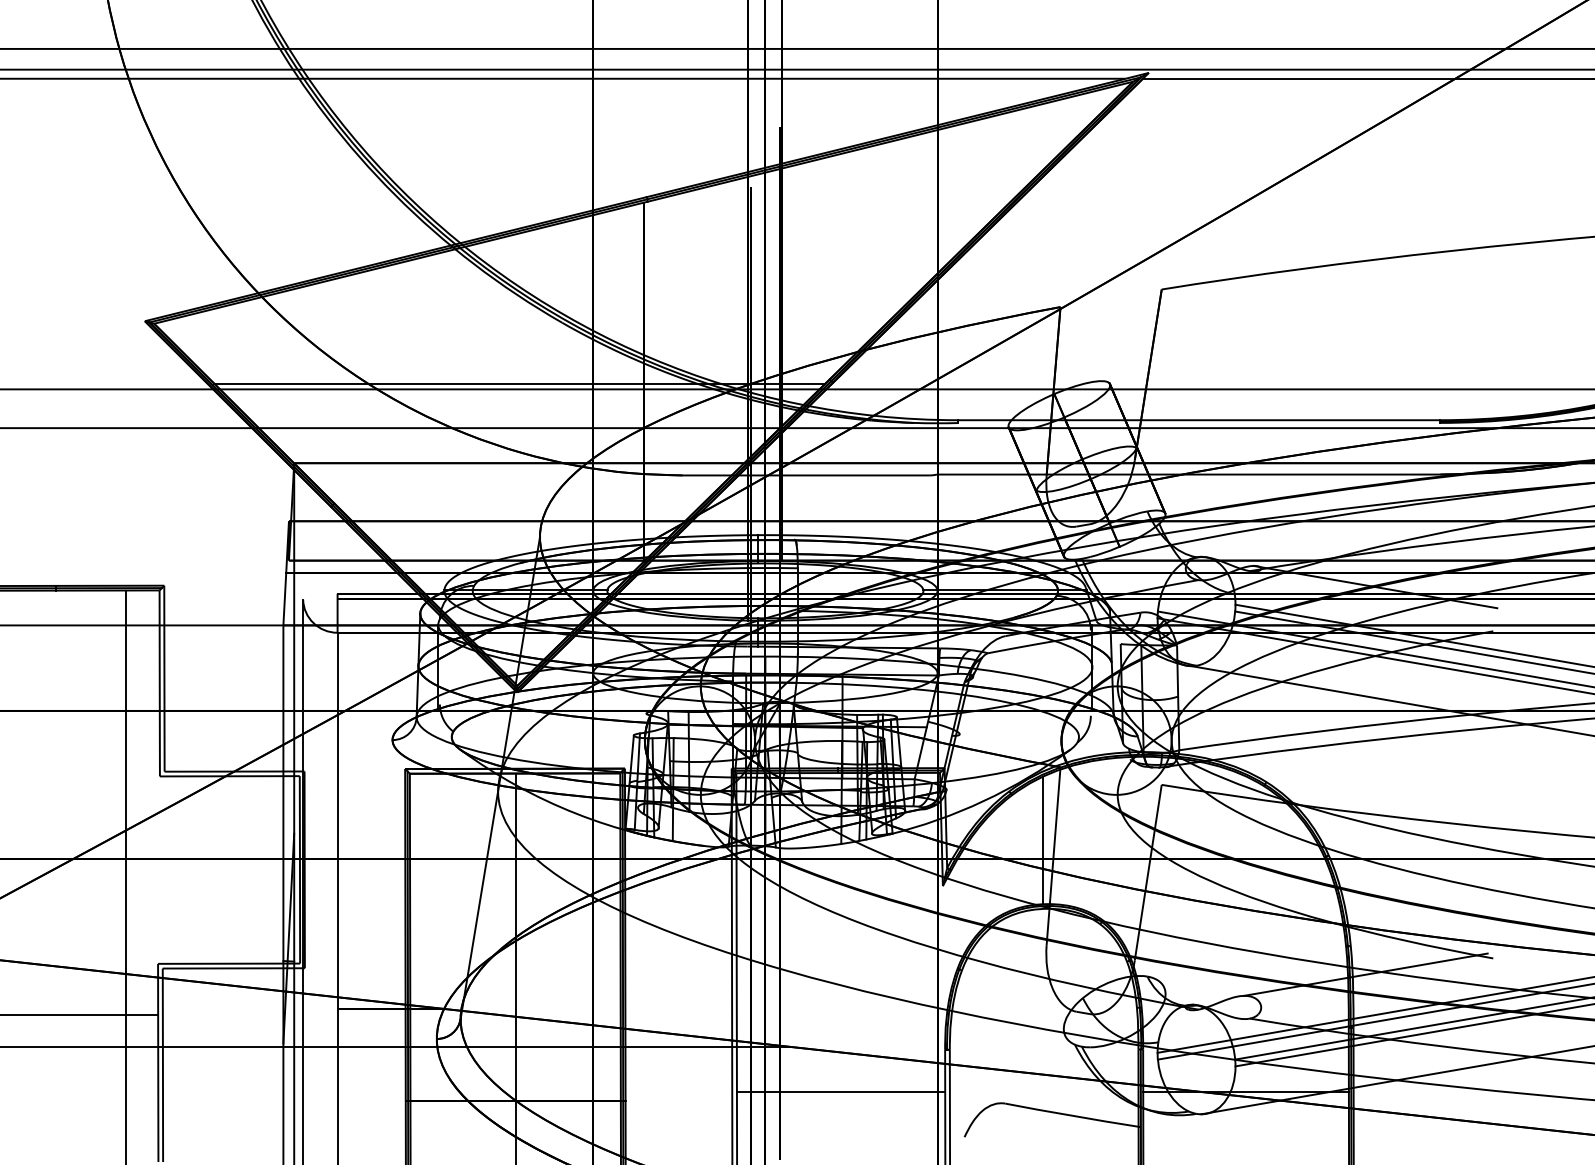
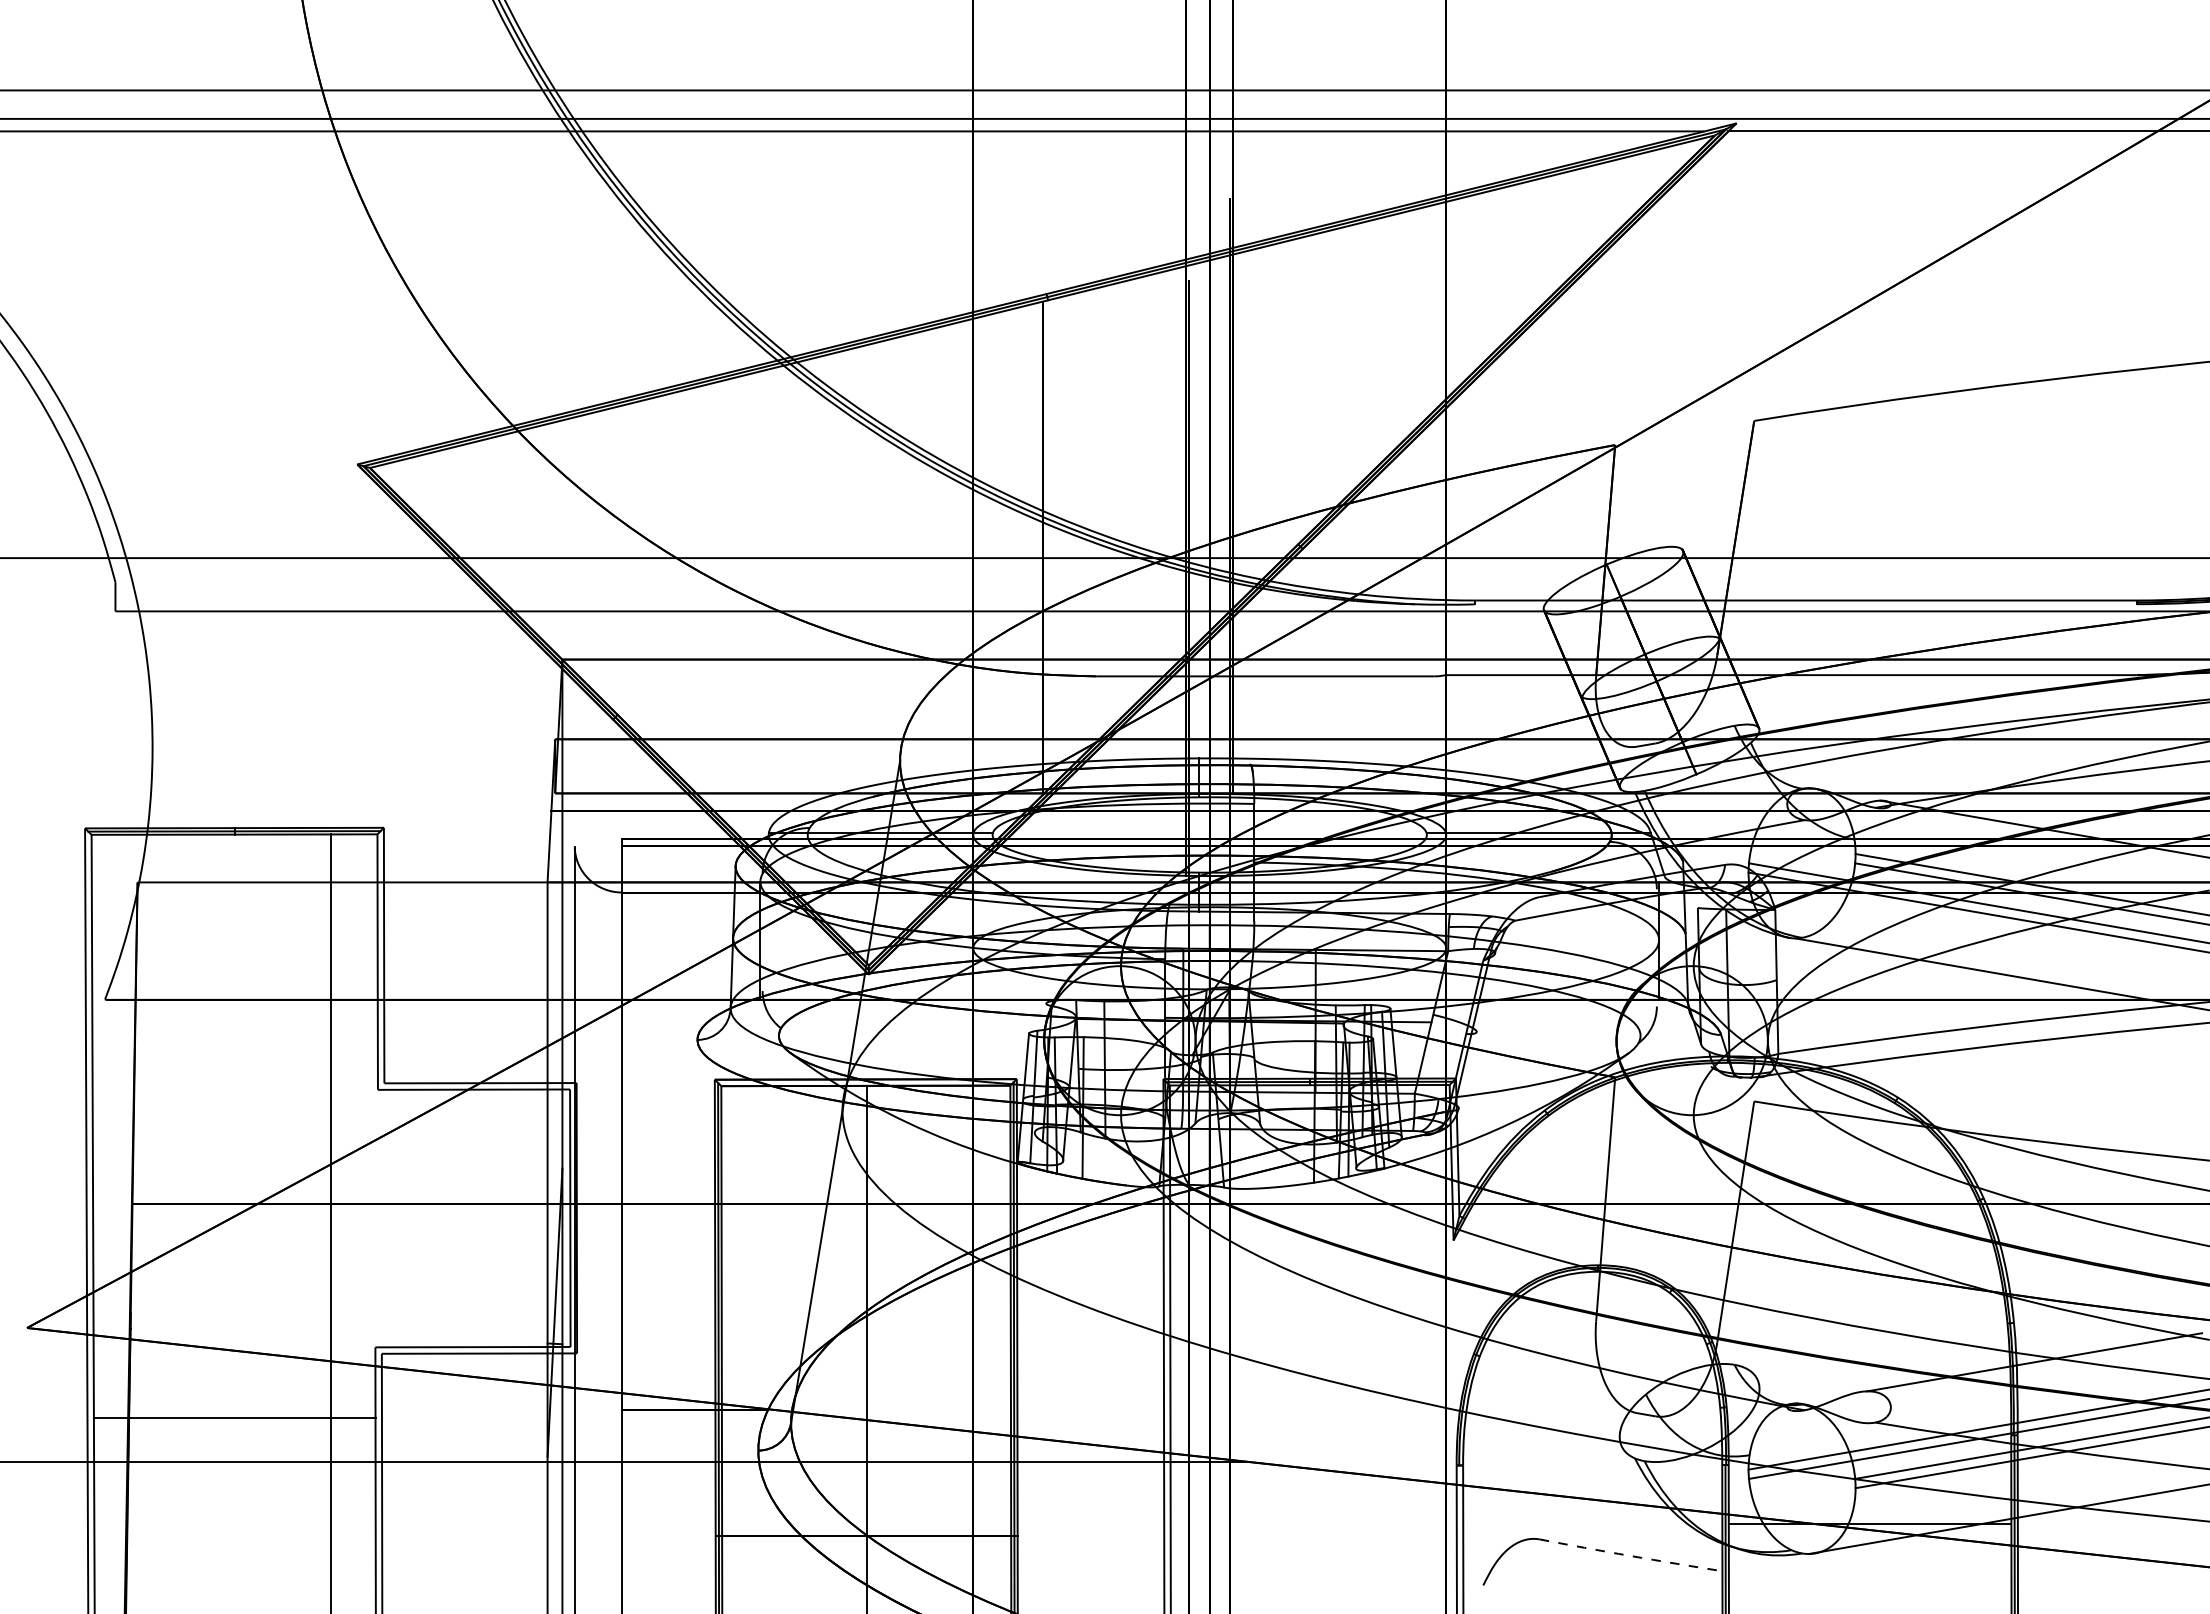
line: (519, 383) -> (871, 550), removed
line: (1043, 840) -> (1591, 1177), removed
line: (840, 1092) -> (1313, 1523), removed
arc: (1073, 1116) -> (1632, 1556), solid -> dashed

